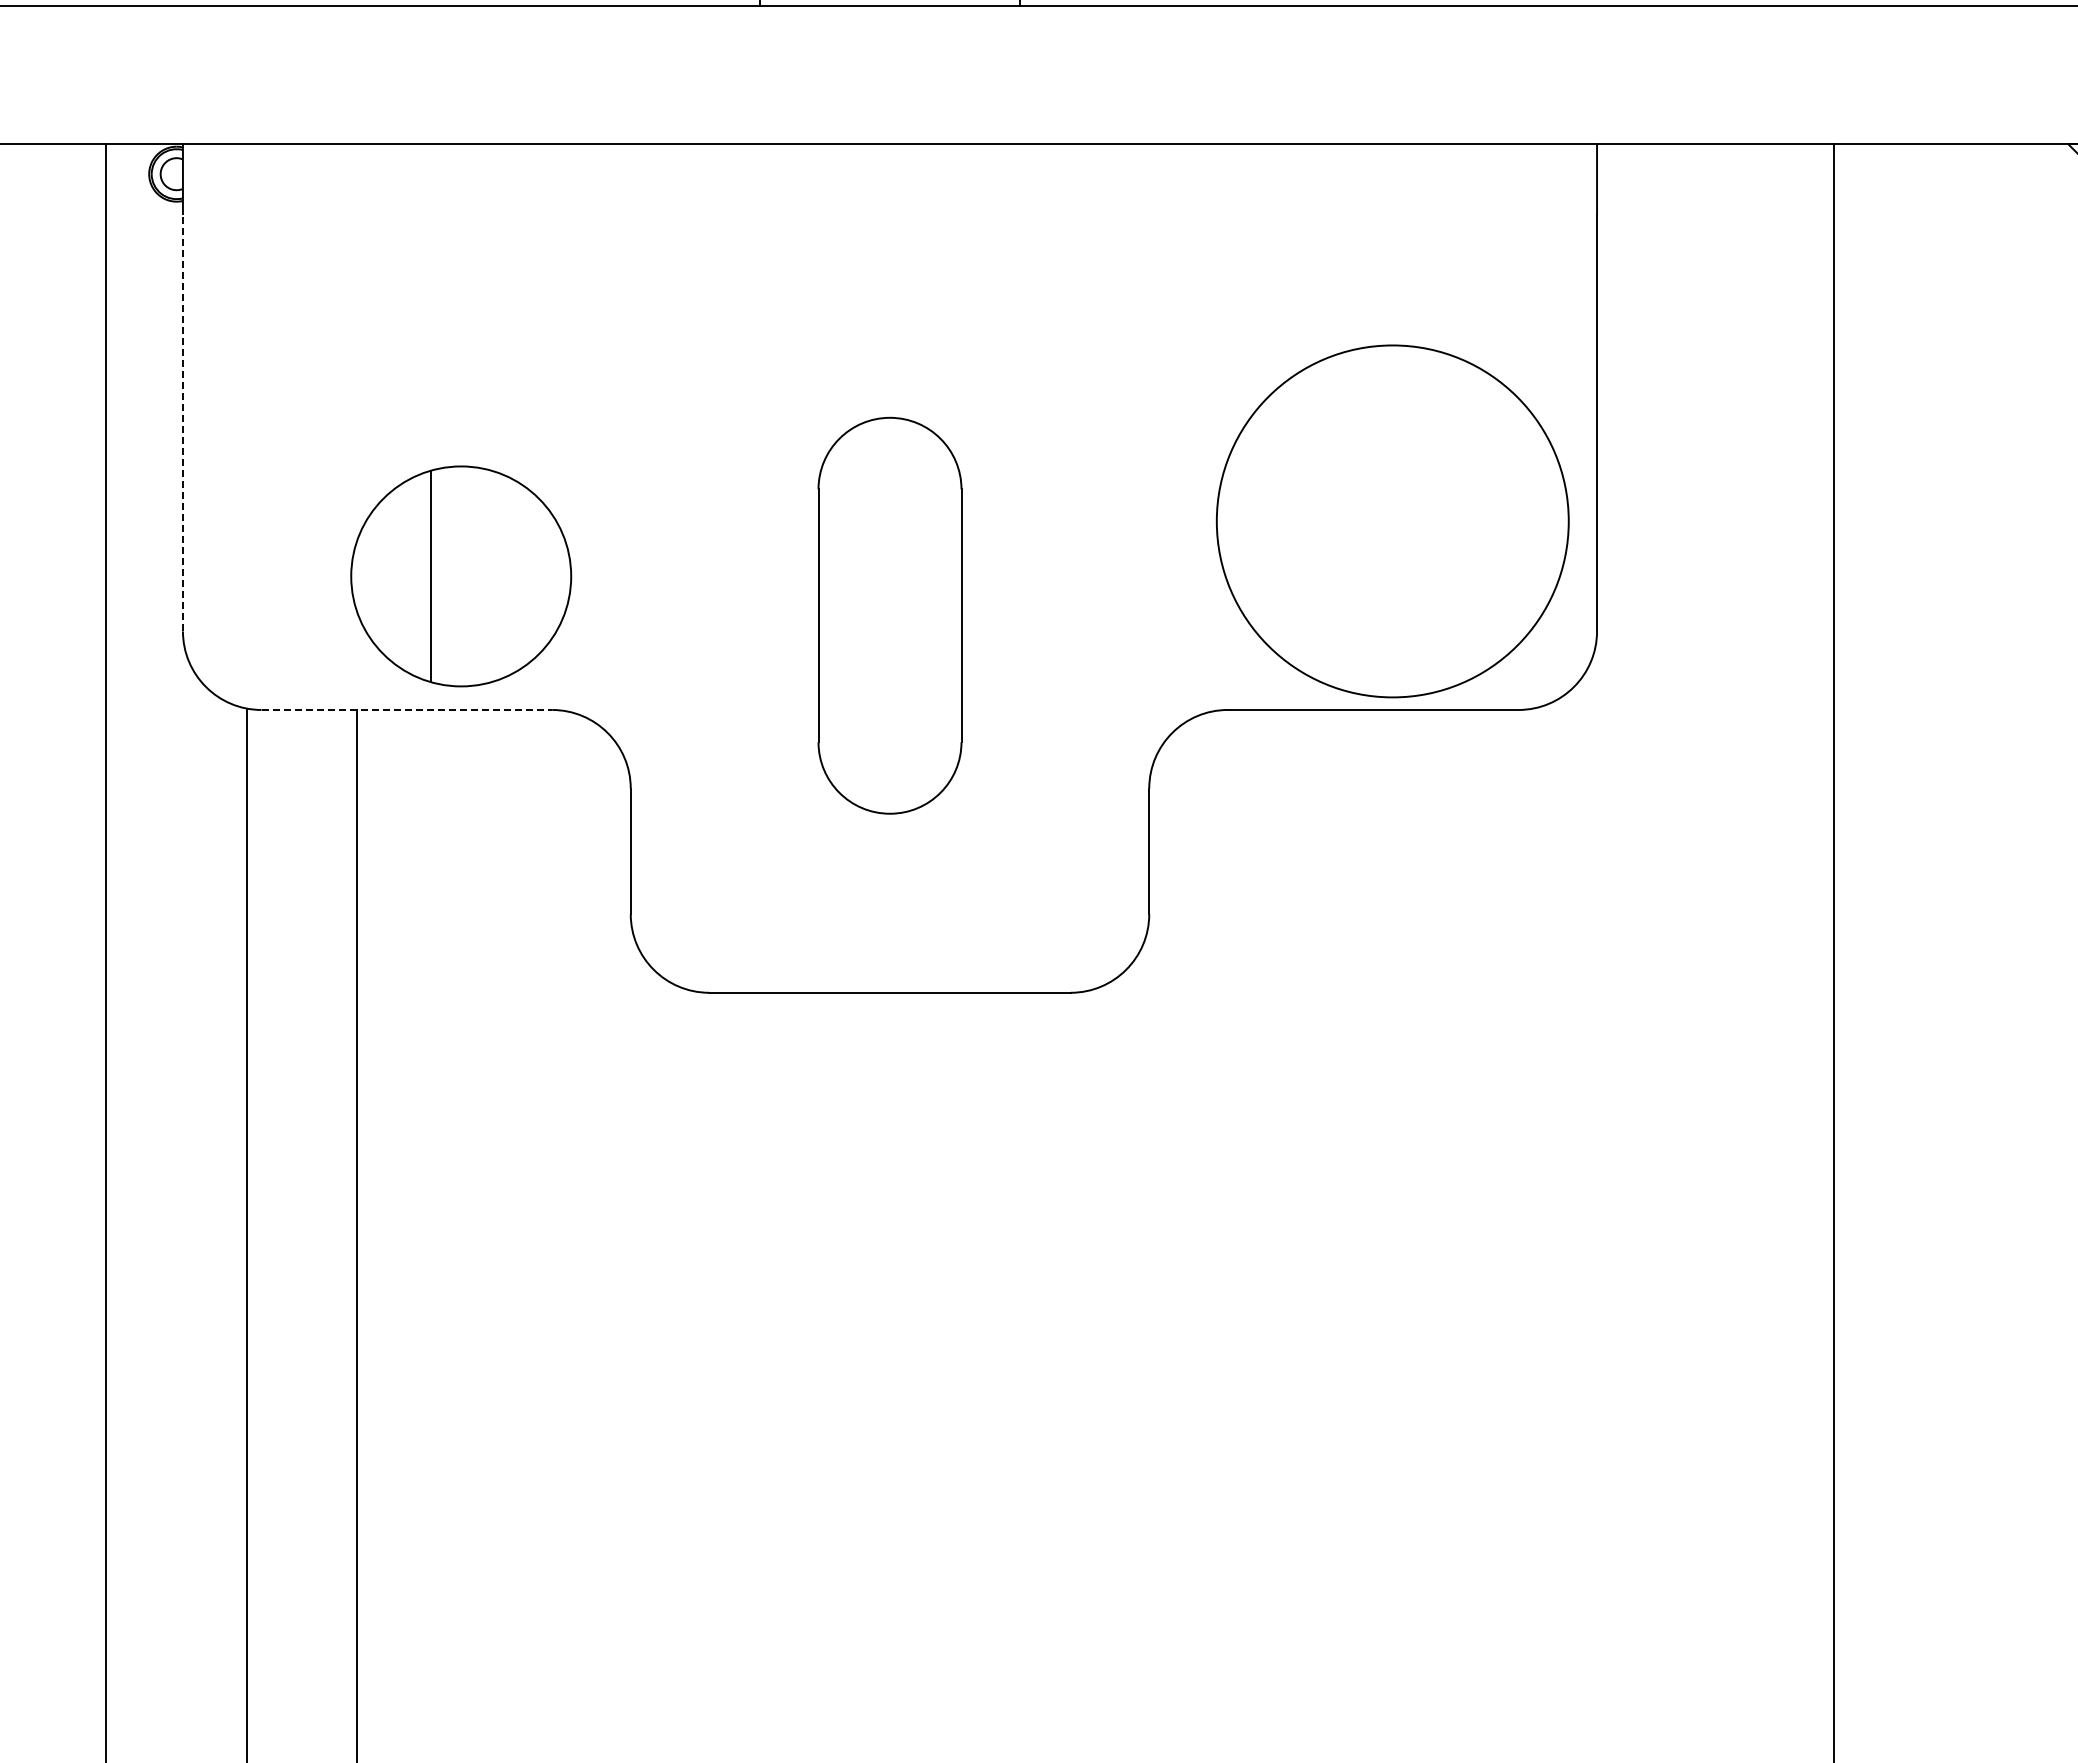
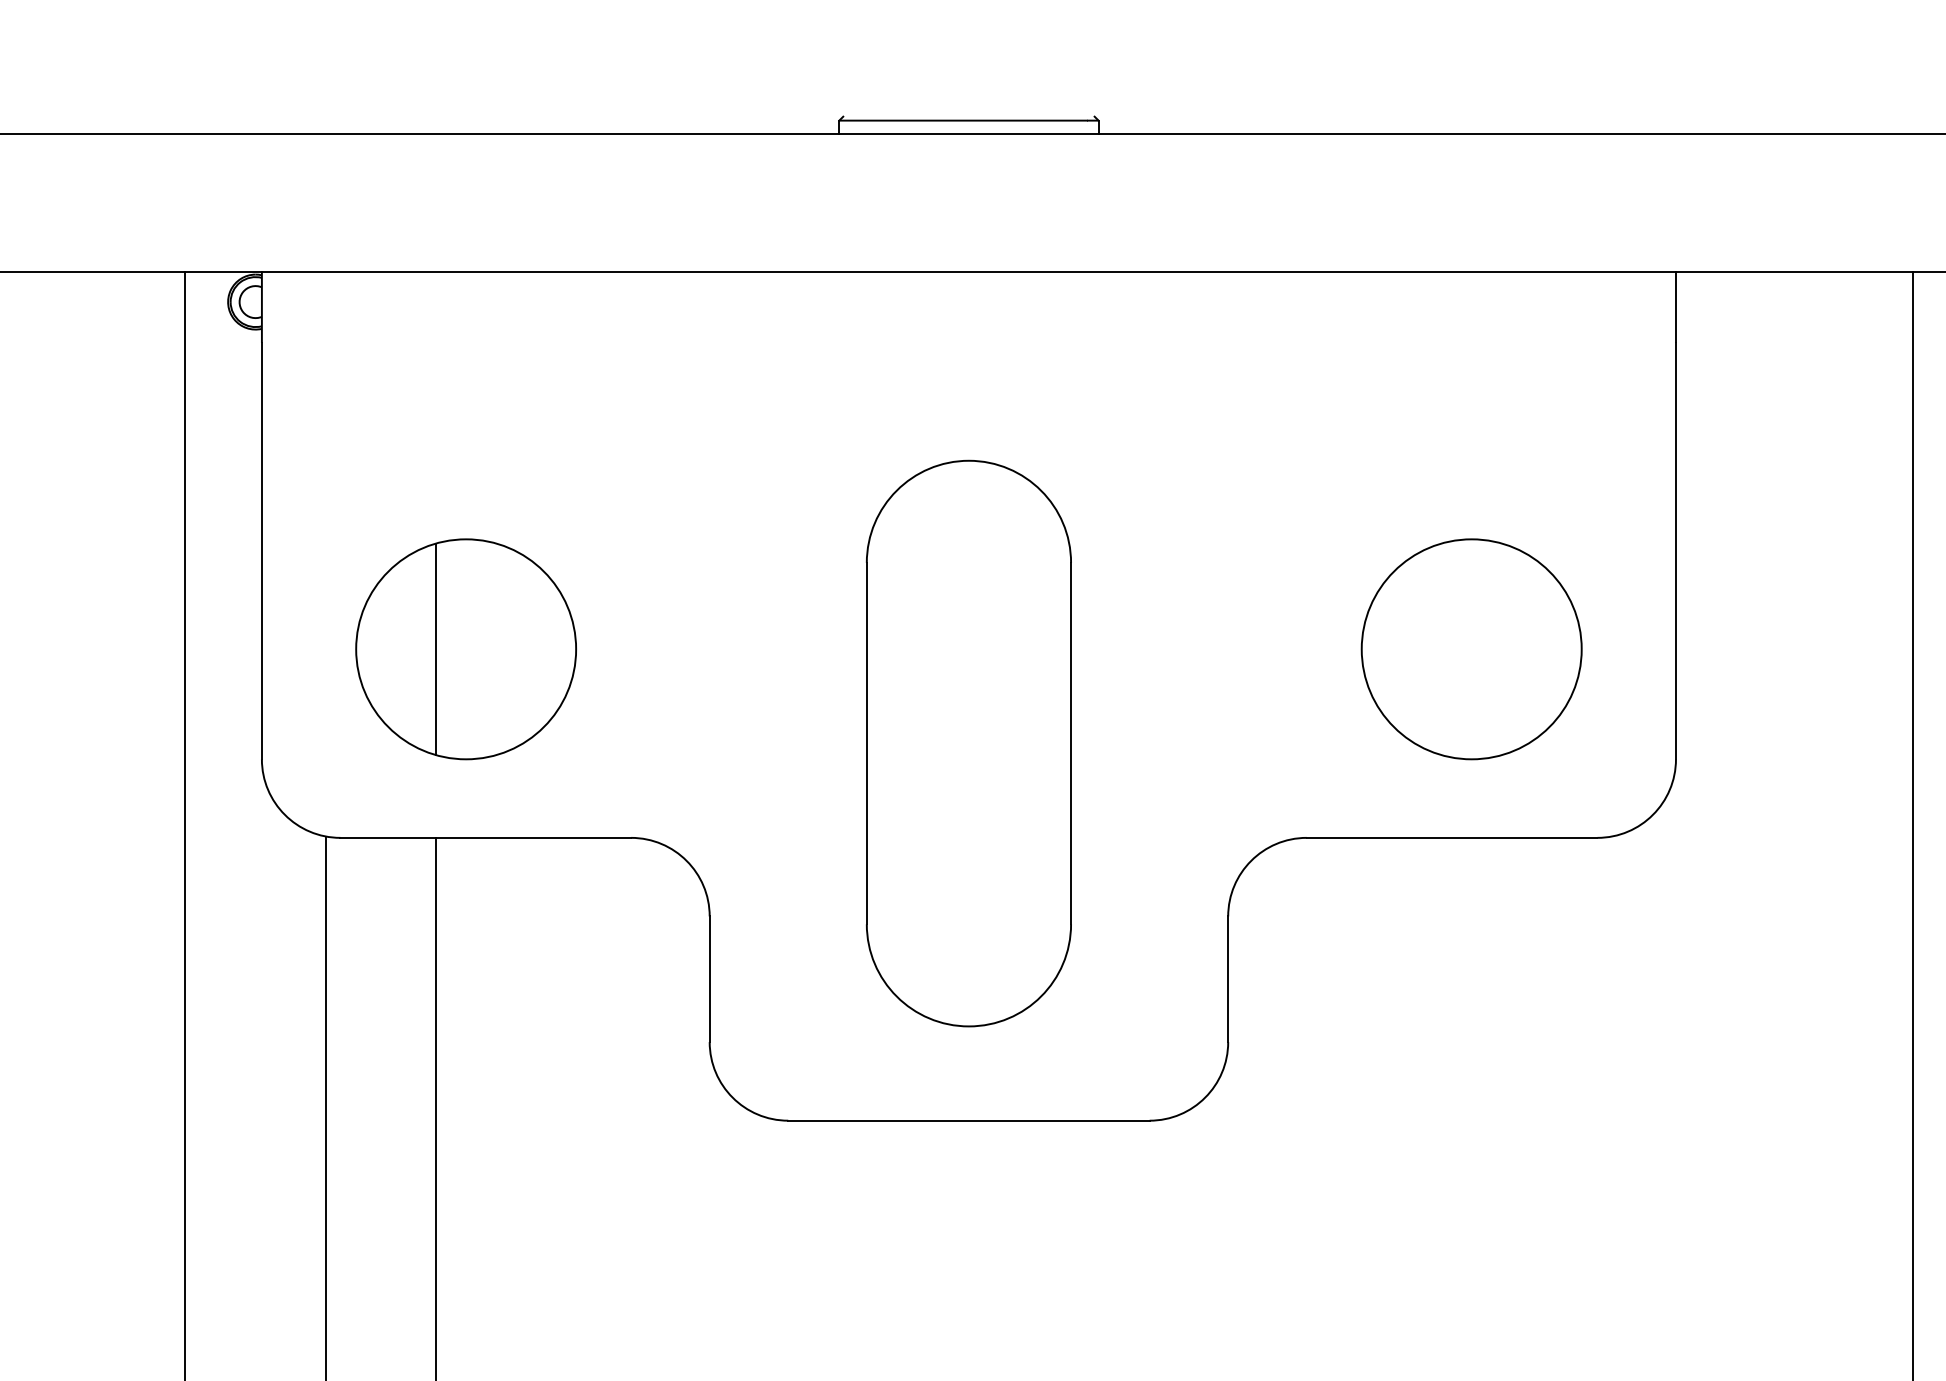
line: (182, 422) -> (261, 550), dashed -> solid
circle: (1392, 521) -> (1471, 649), size x0.62
part: (461, 576) -> (466, 649), moved
part: (889, 615) -> (968, 743), size x1.43
line: (407, 709) -> (486, 837), dashed -> solid

